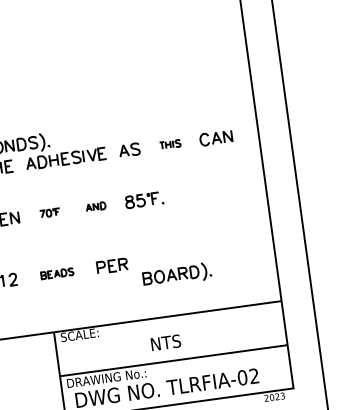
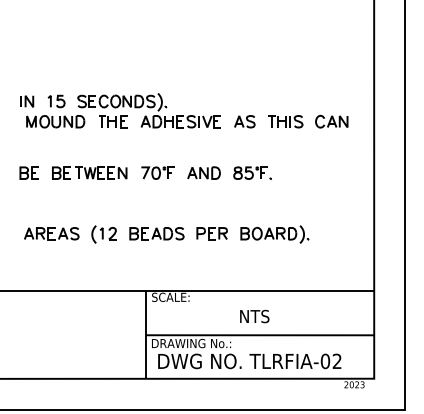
part: (170, 144) -> (285, 121), size x1.67
part: (95, 206) -> (203, 172), size x1.67
part: (49, 212) -> (157, 172), size x1.67
part: (56, 273) -> (156, 233), size x1.67
part: (176, 275) -> (274, 234), moved

